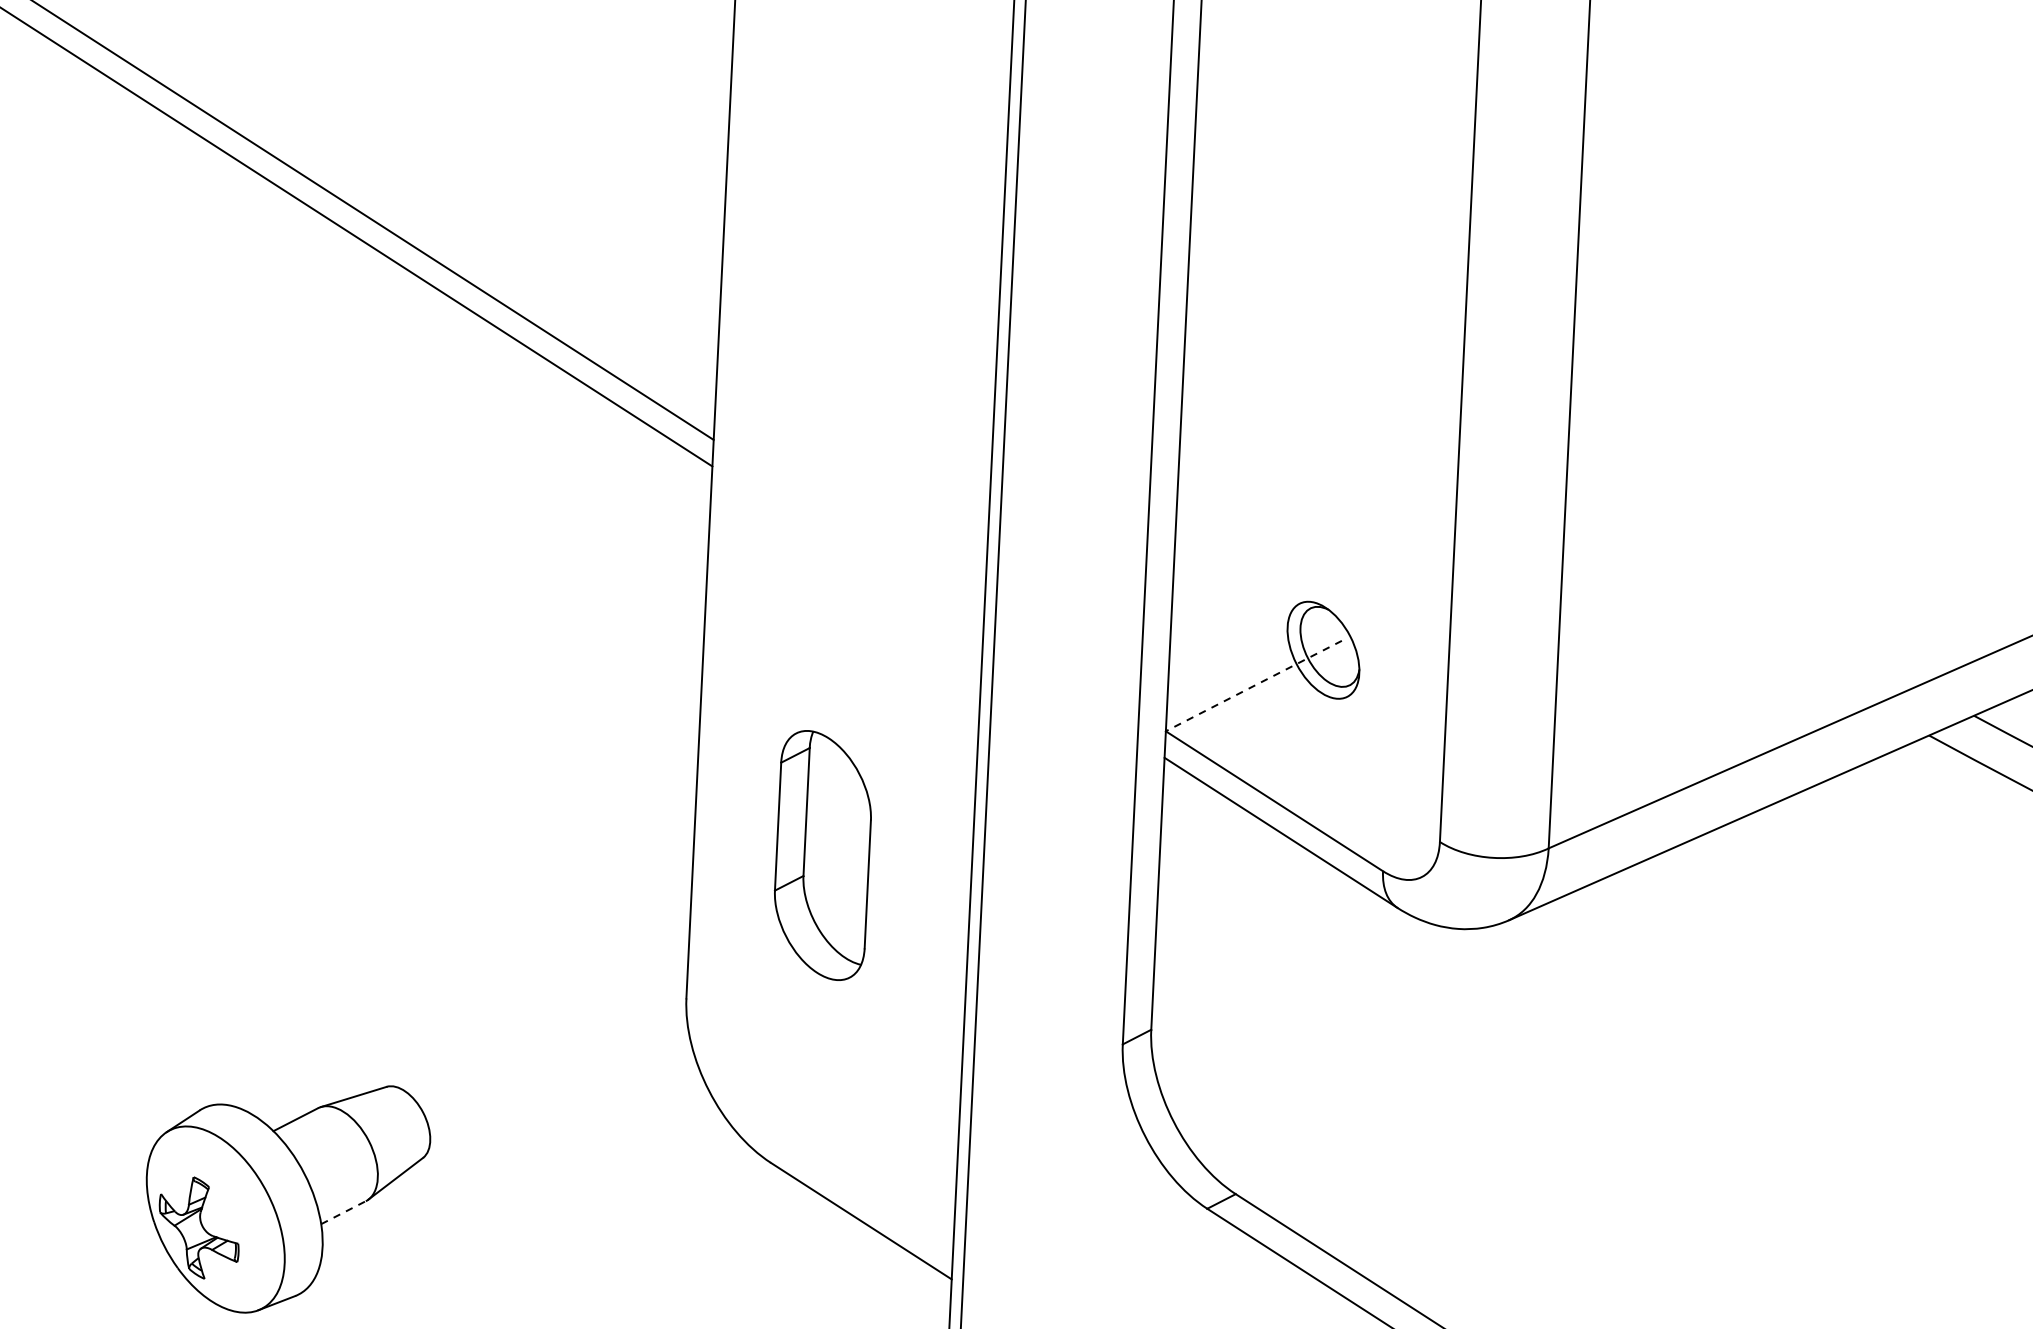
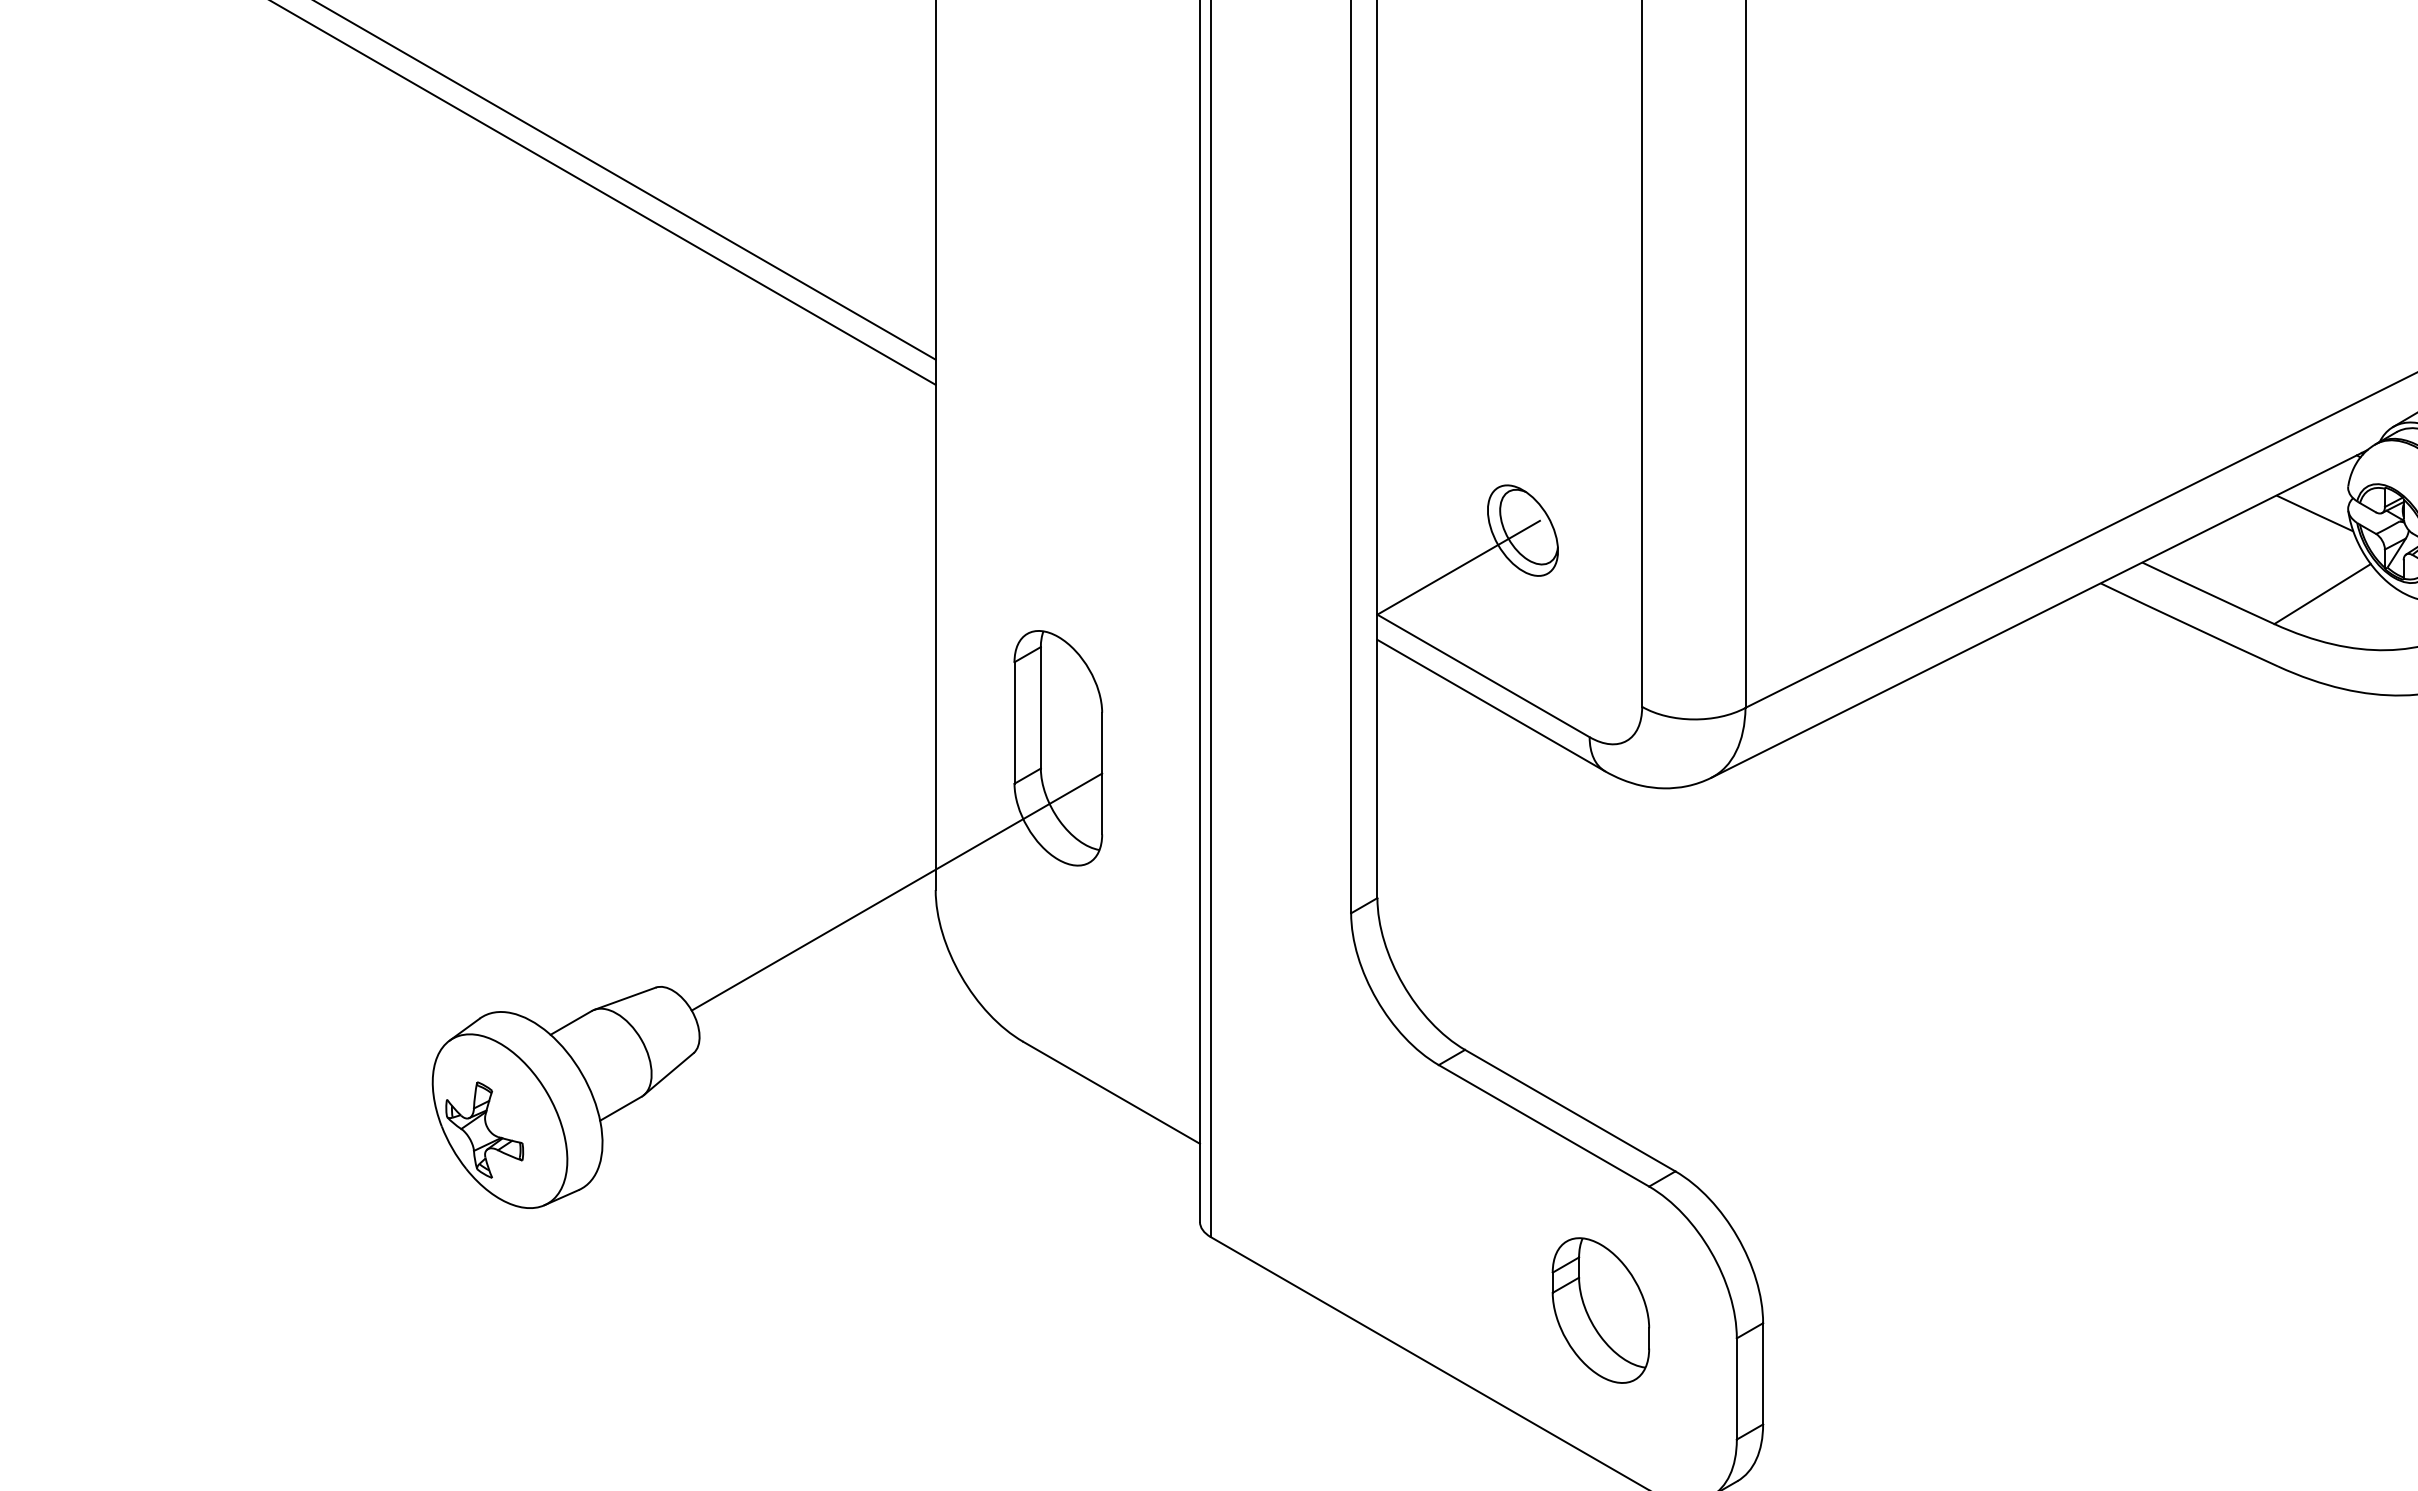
line: (1253, 685) -> (1458, 567), dashed -> solid
line: (645, 998) -> (896, 891), added
line: (343, 1212) -> (620, 1108), dashed -> solid

